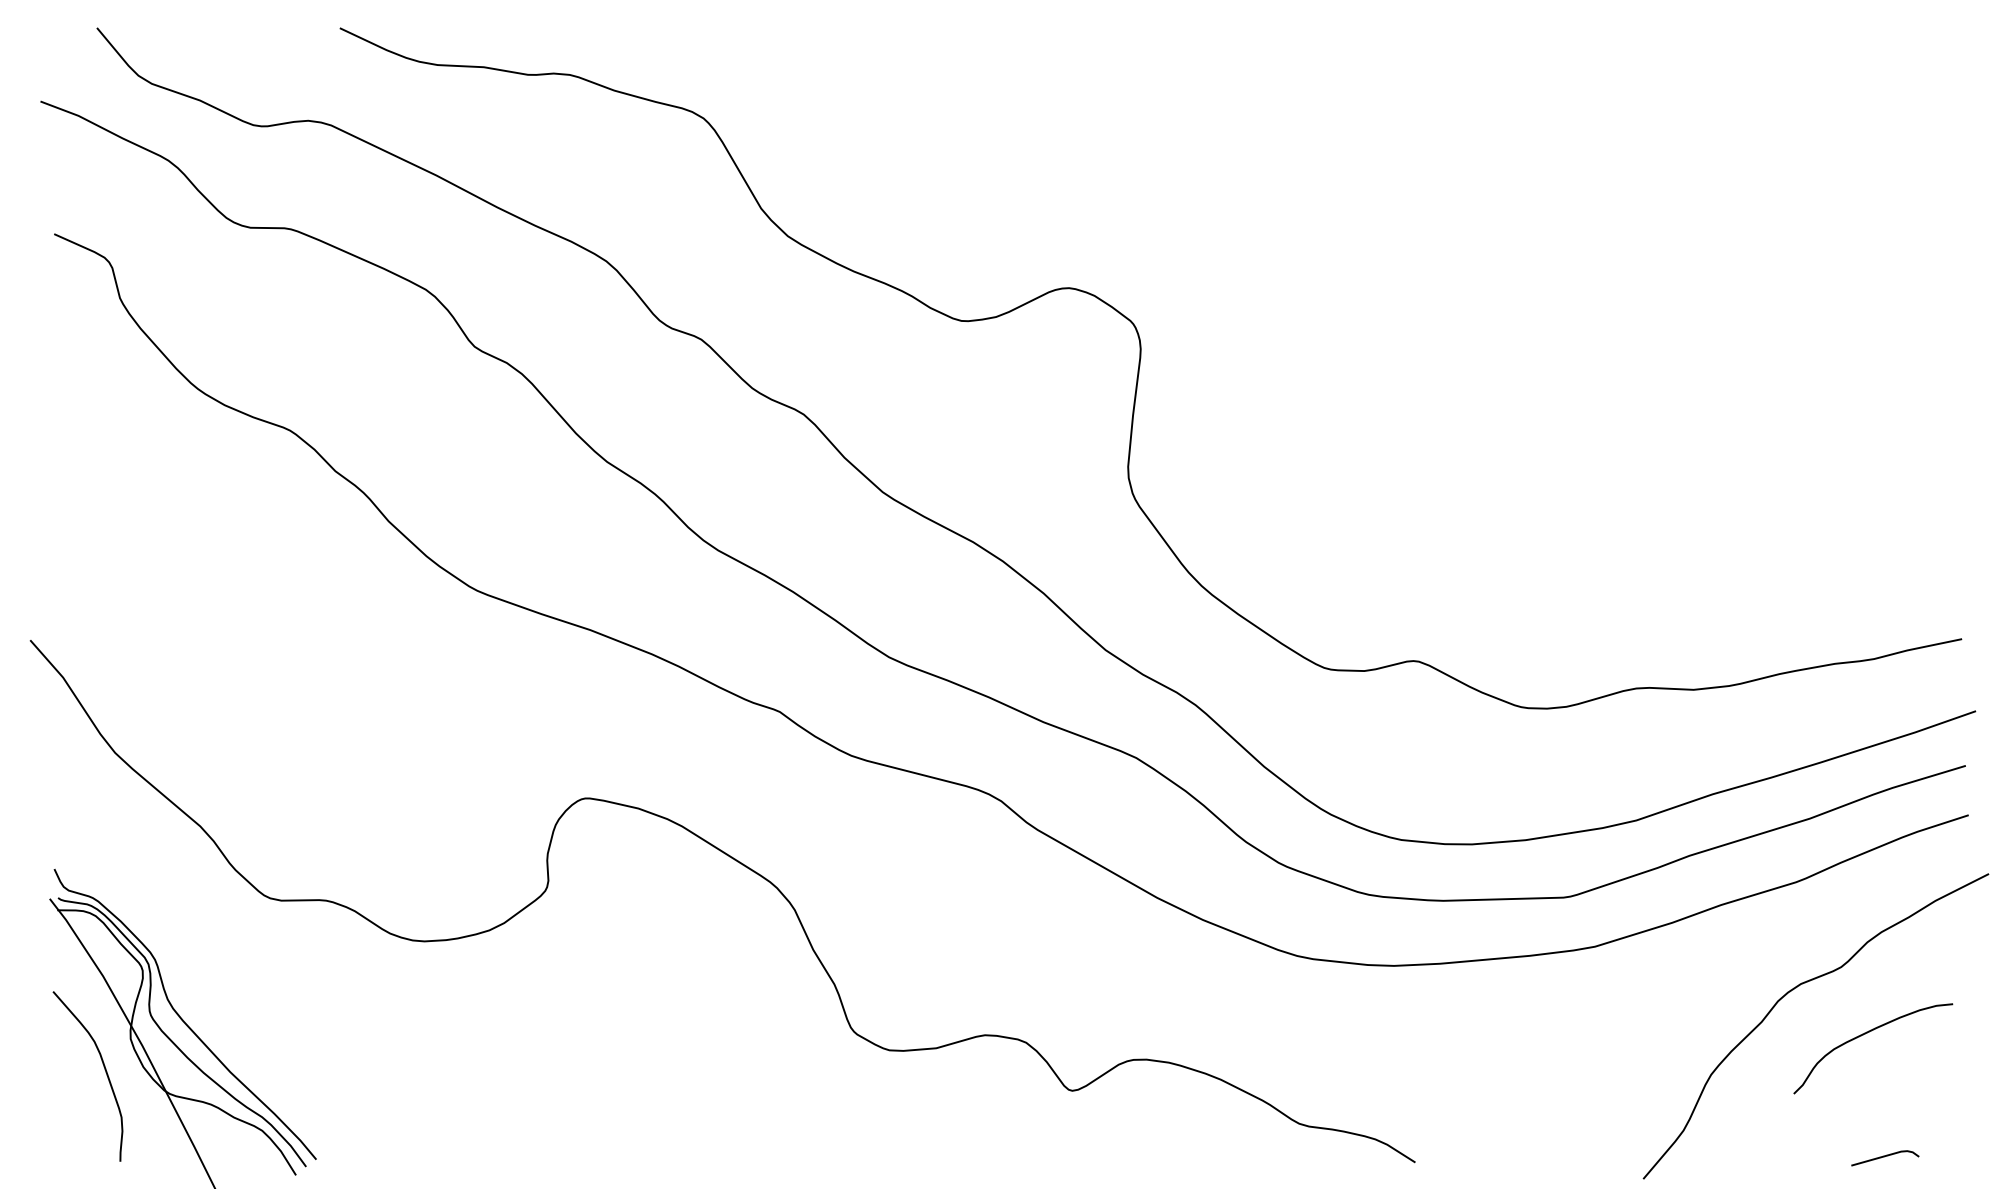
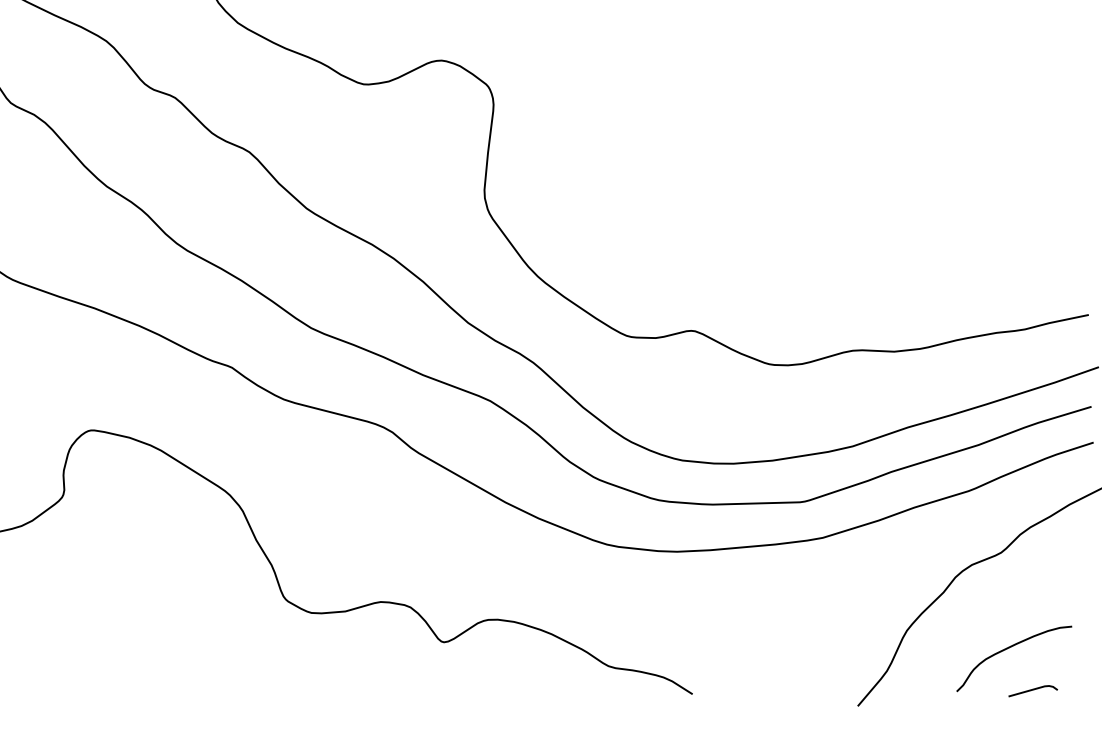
curve: (1865, 1034) -> (1008, 648), moved

